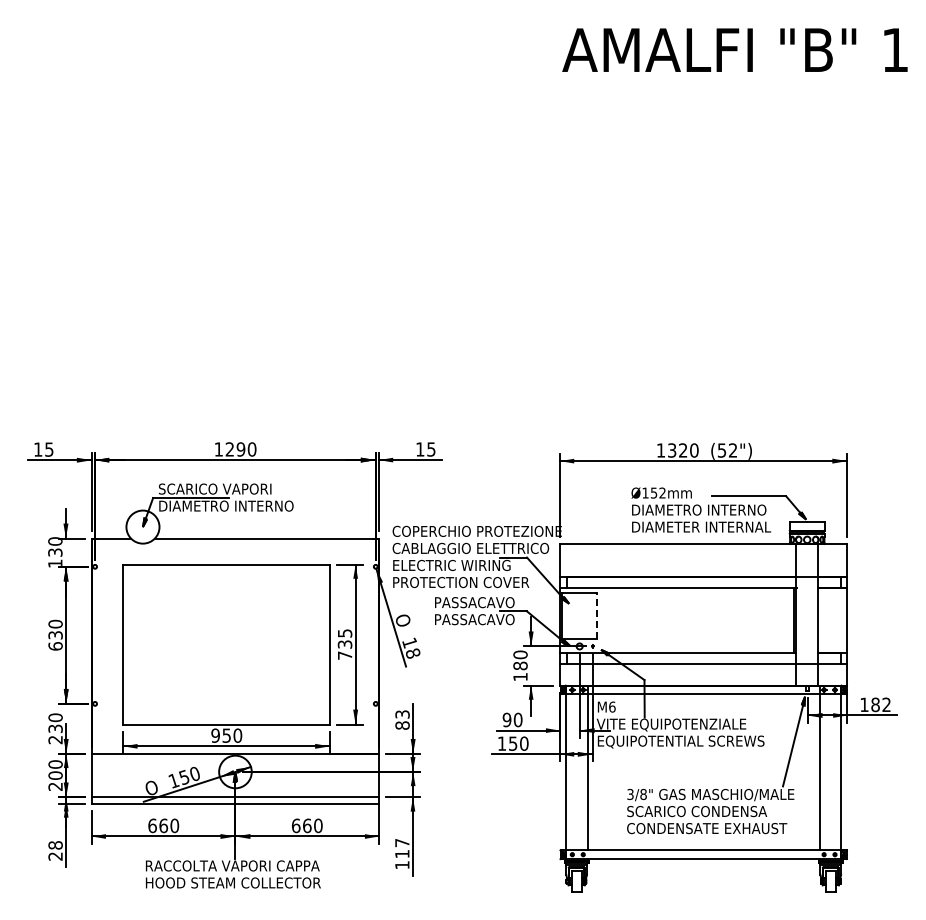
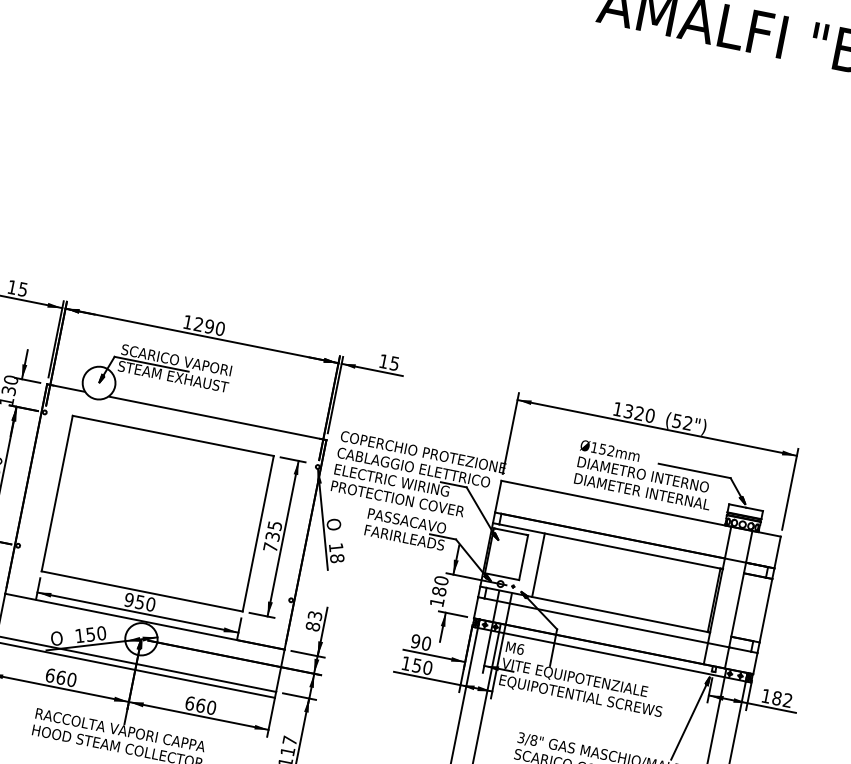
text: (225, 505) -> (183, 378), DIAMETRO INTERNO -> STEAM EXHAUST
line: (597, 615) -> (523, 557), dashed -> solid
text: (476, 619) -> (405, 537), PASSACAVO -> FARIRLEADS
line: (613, 620) -> (538, 565), added

